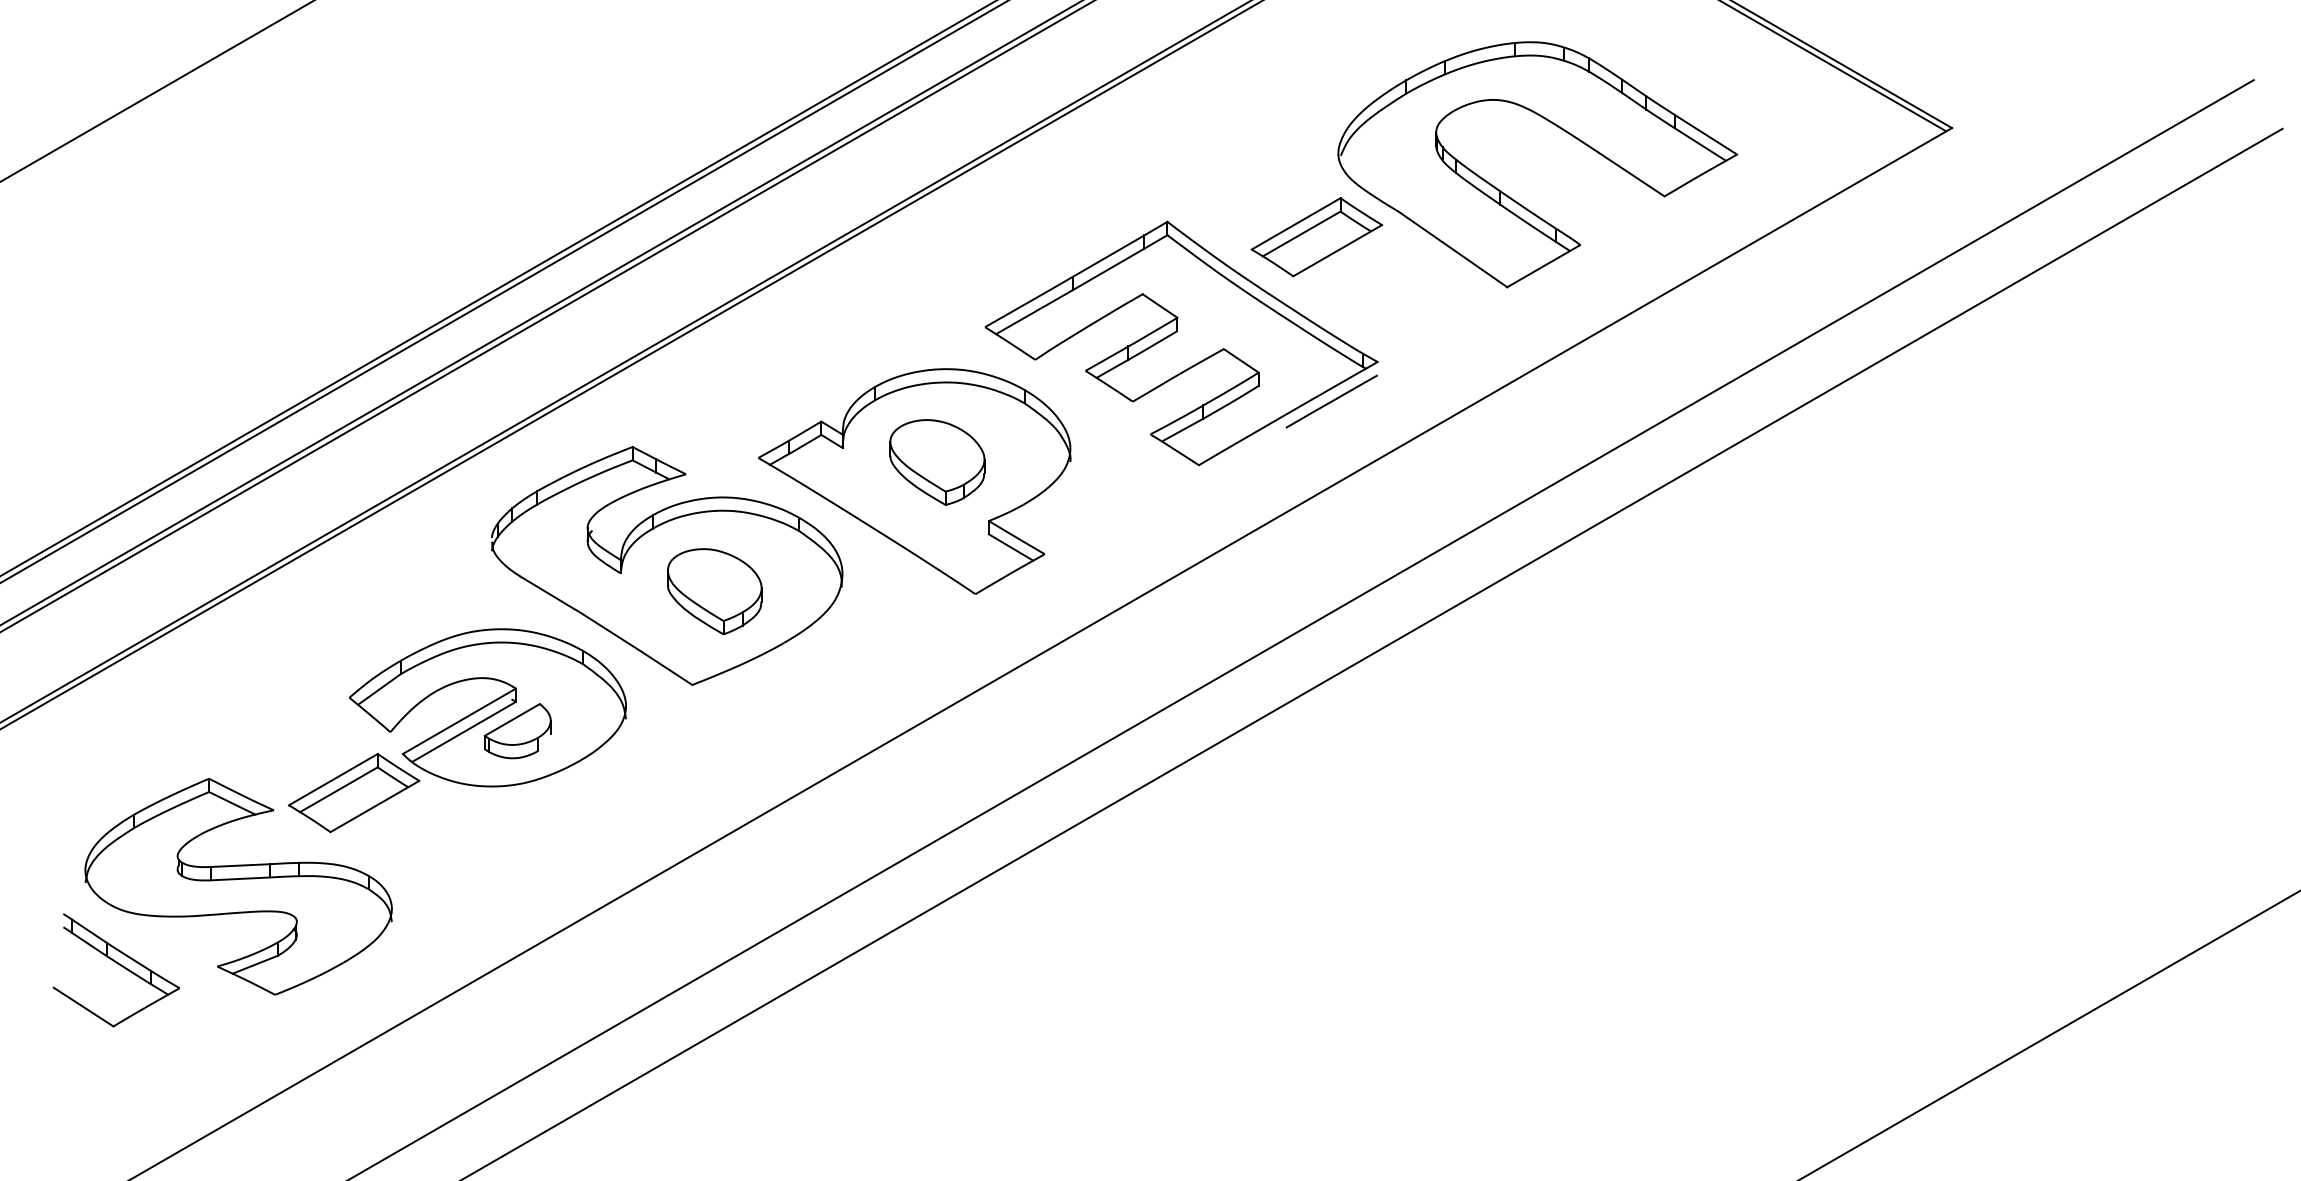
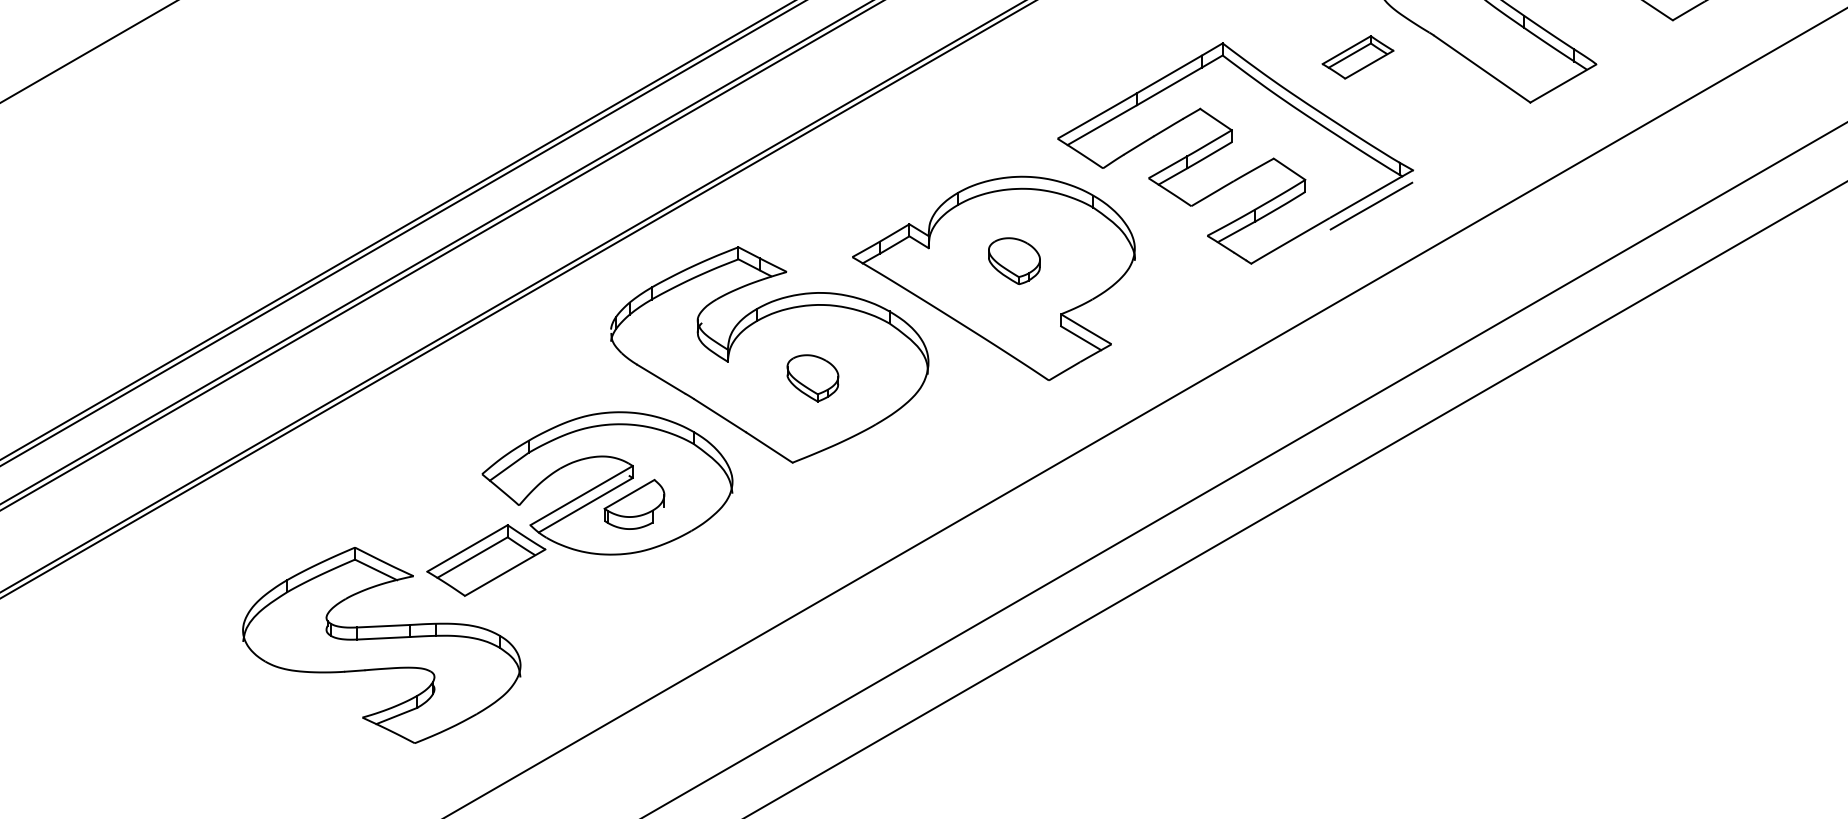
part: (1316, 237) -> (1357, 57), size x0.6
part: (937, 462) -> (1014, 261), size x0.6
part: (714, 591) -> (812, 378), size x0.6
part: (117, 964) -> (272, 715), removed

